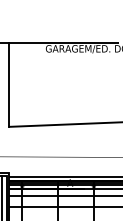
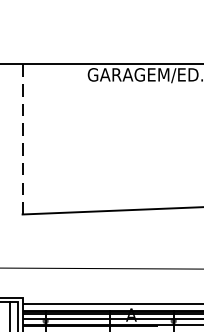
line: (9, 84) -> (22, 138), solid -> dashed

